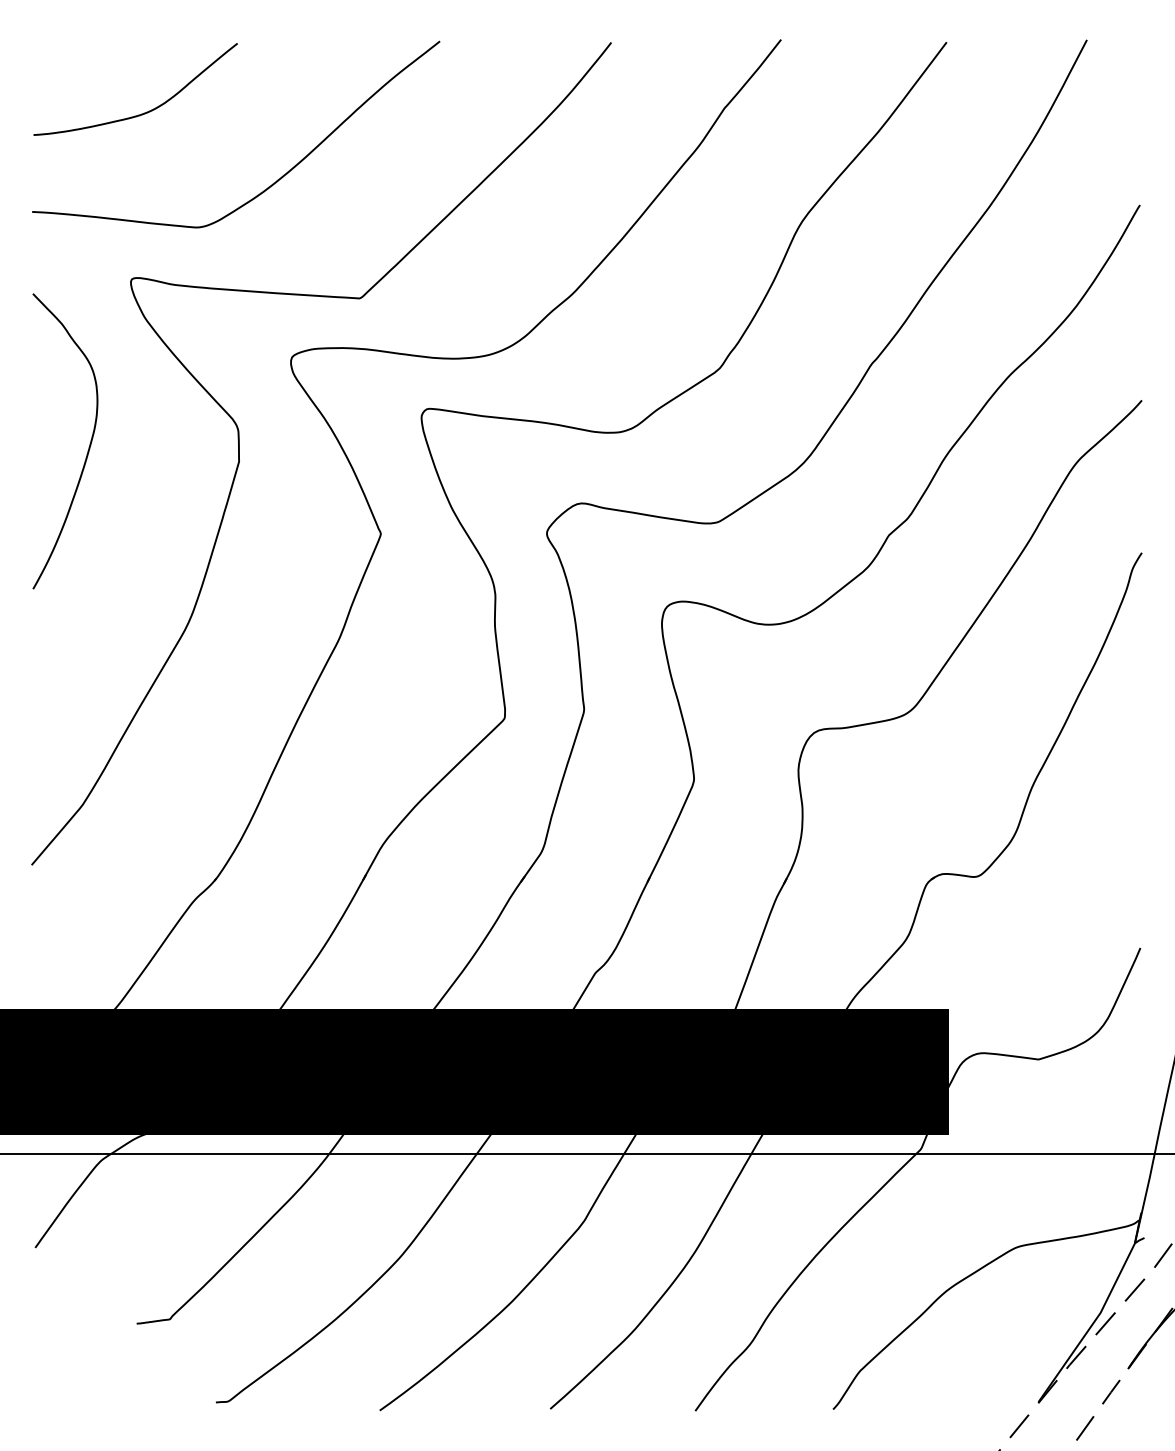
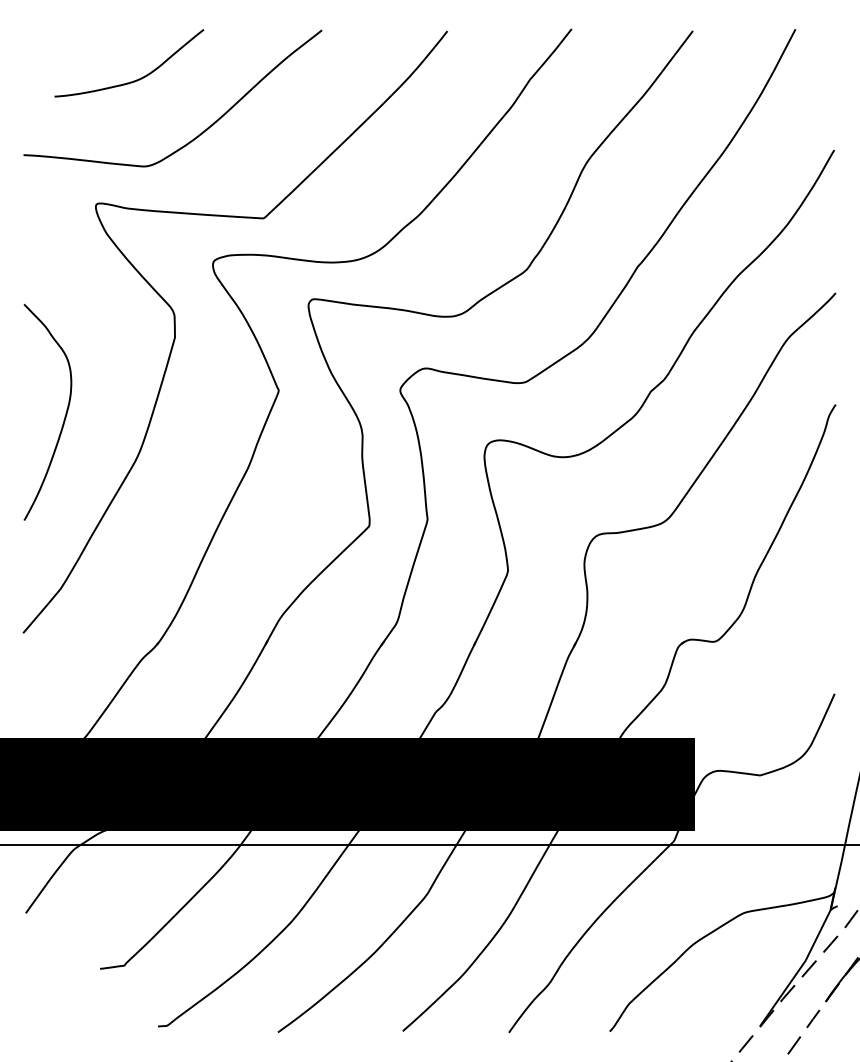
curve: (146, 111) -> (137, 79), moved
curve: (88, 447) -> (64, 416), moved

